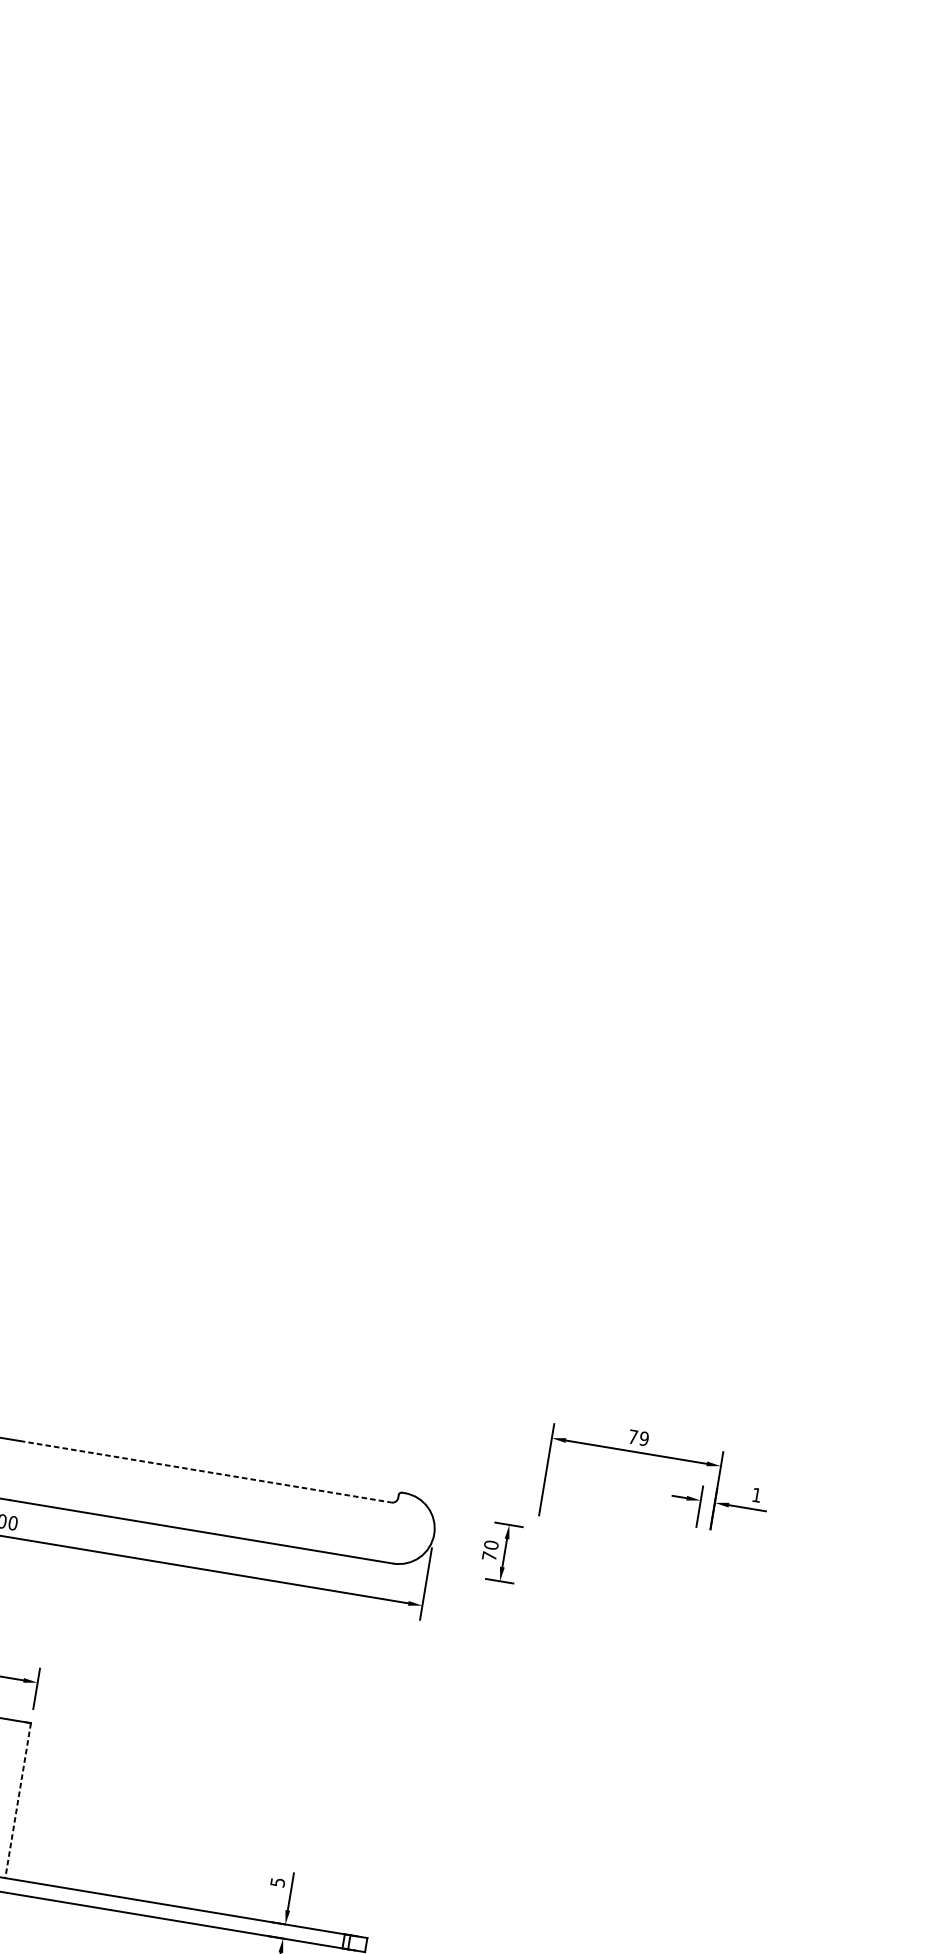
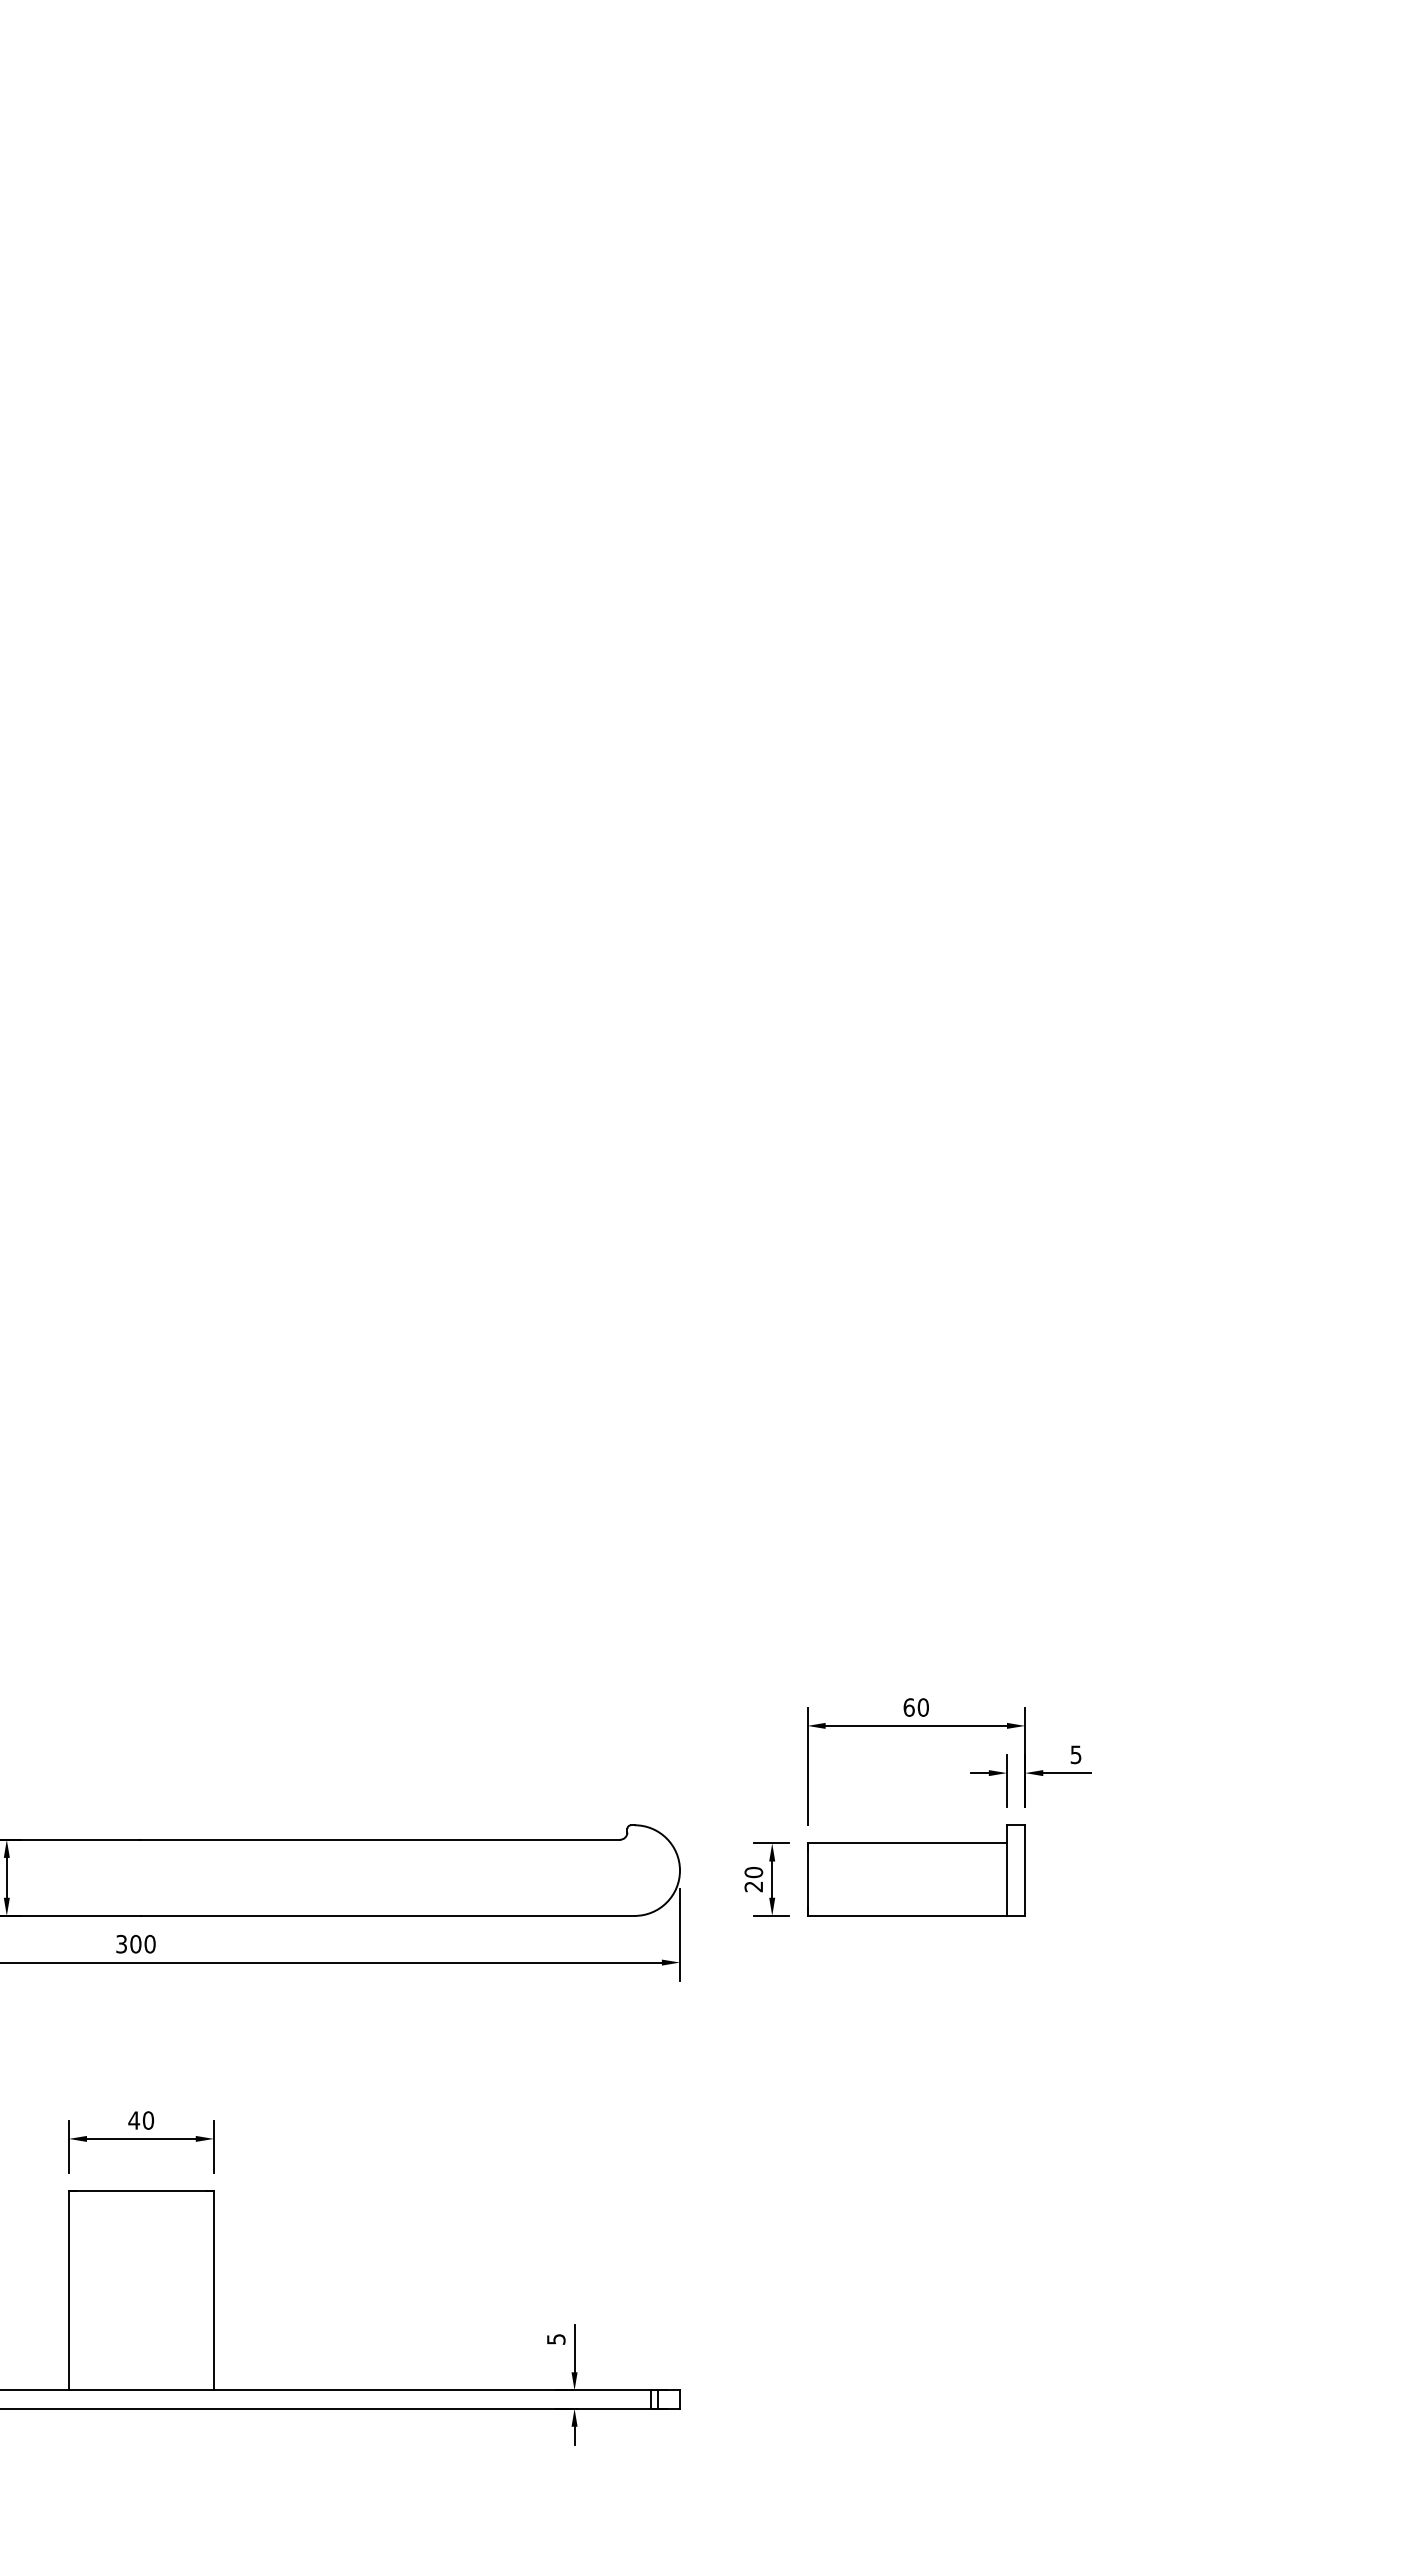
text: (638, 1437) -> (915, 1707), 79 -> 60
line: (206, 1471) -> (381, 1839), dashed -> solid
text: (756, 1494) -> (1075, 1754), 1 -> 5
text: (489, 1556) -> (753, 1886), 70 -> 20
part: (617, 1564) -> (916, 1870), added
line: (17, 1800) -> (213, 2290), dashed -> solid

